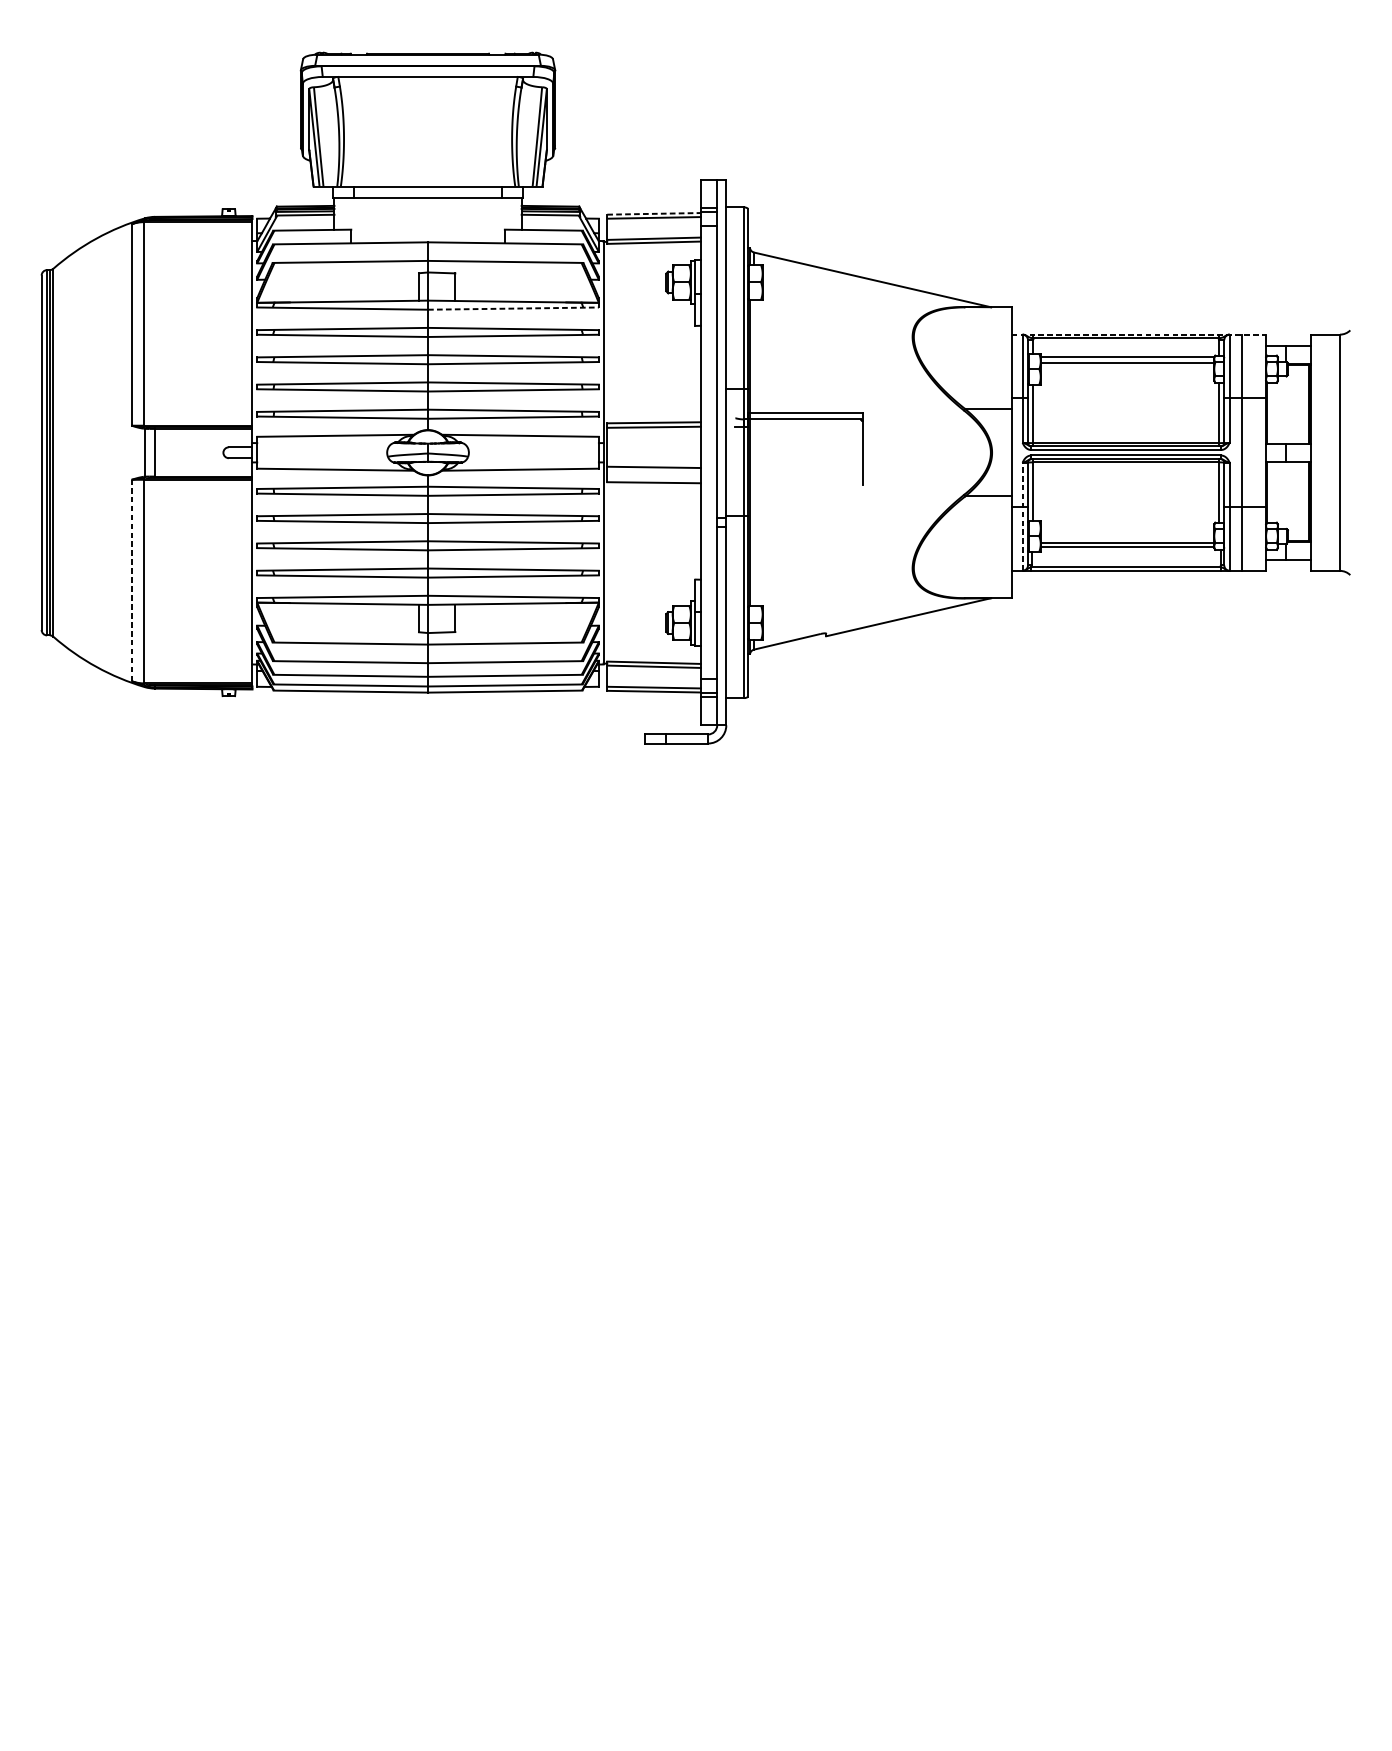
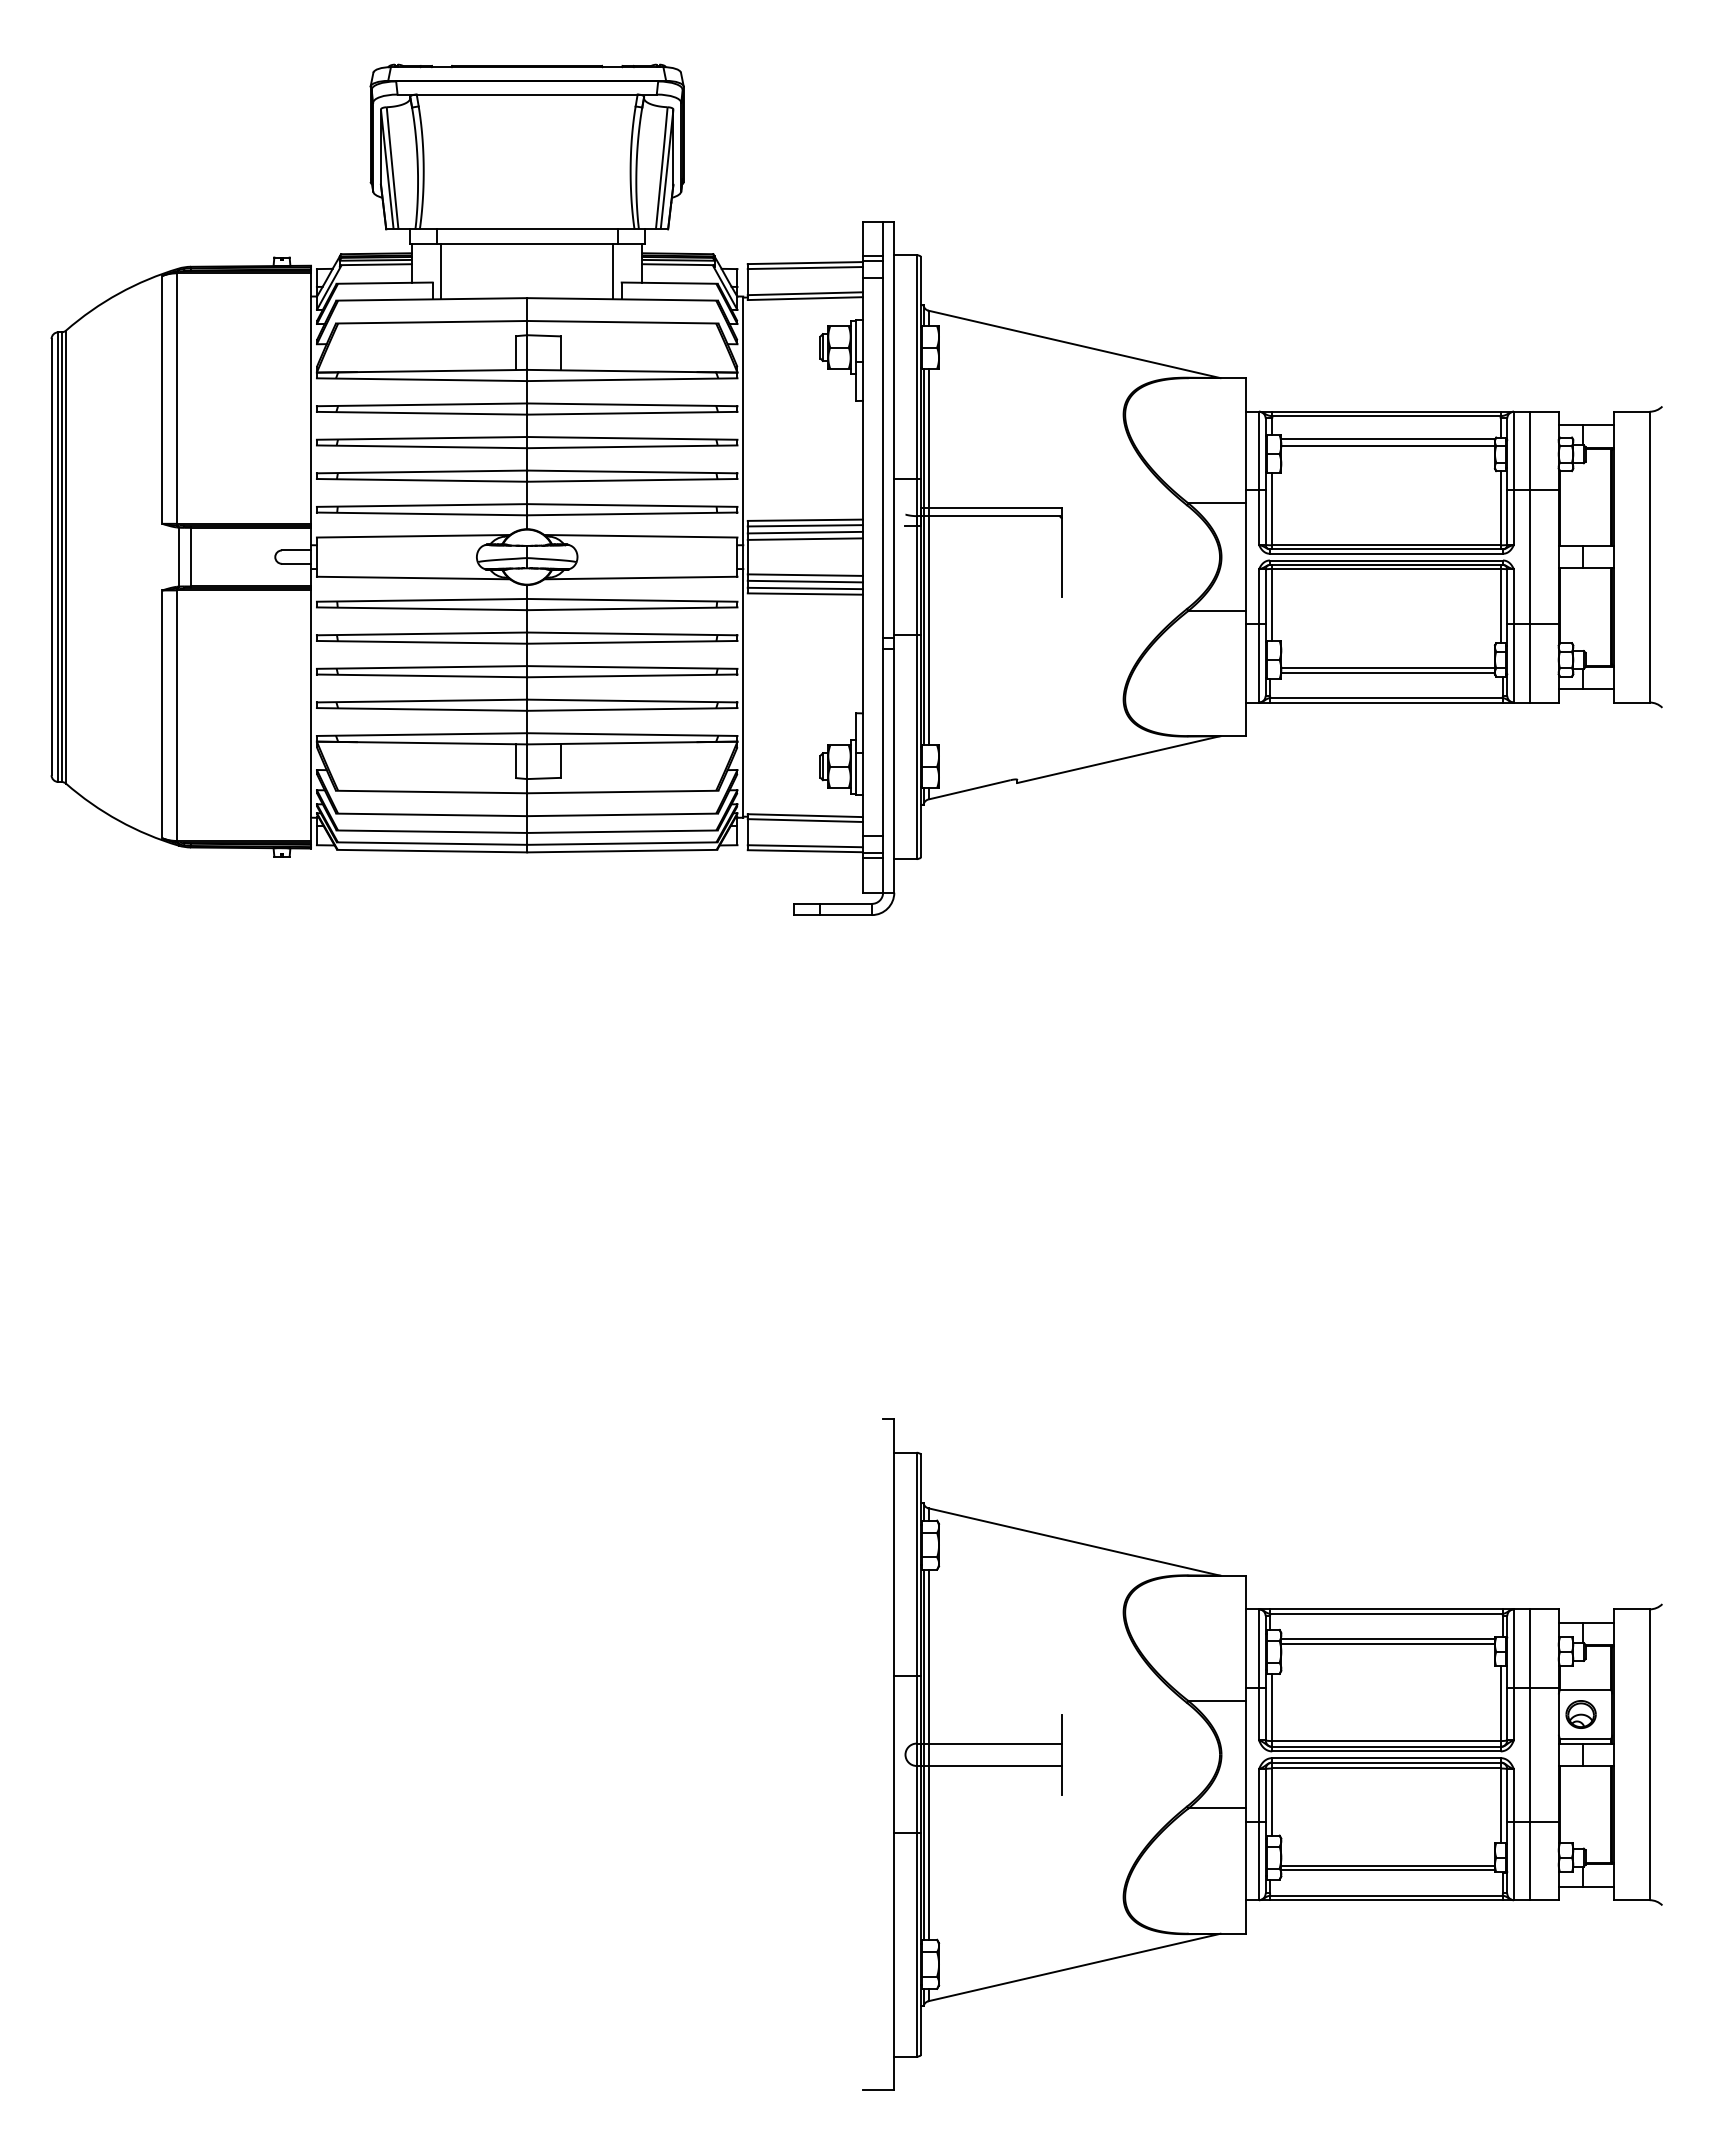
line: (654, 214) -> (805, 263), dashed -> solid
line: (358, 220) -> (441, 271), added
line: (498, 220) -> (613, 271), added
line: (513, 308) -> (632, 379), dashed -> solid
line: (1139, 334) -> (1402, 411), dashed -> solid
line: (653, 432) -> (804, 532), added
line: (653, 437) -> (804, 538), added
line: (754, 452) -> (928, 556), added
line: (653, 472) -> (804, 581), added
line: (653, 478) -> (804, 588), added
line: (1022, 517) -> (1258, 636), dashed -> solid
line: (131, 580) -> (162, 714), dashed -> solid
part: (1025, 1425) -> (1262, 1754), added

